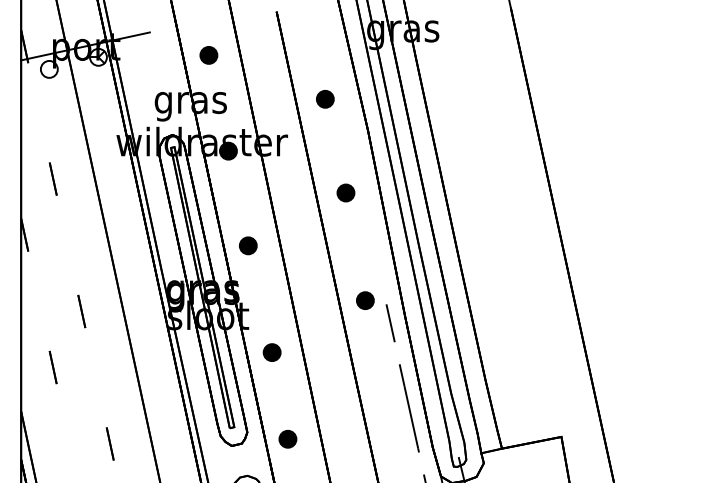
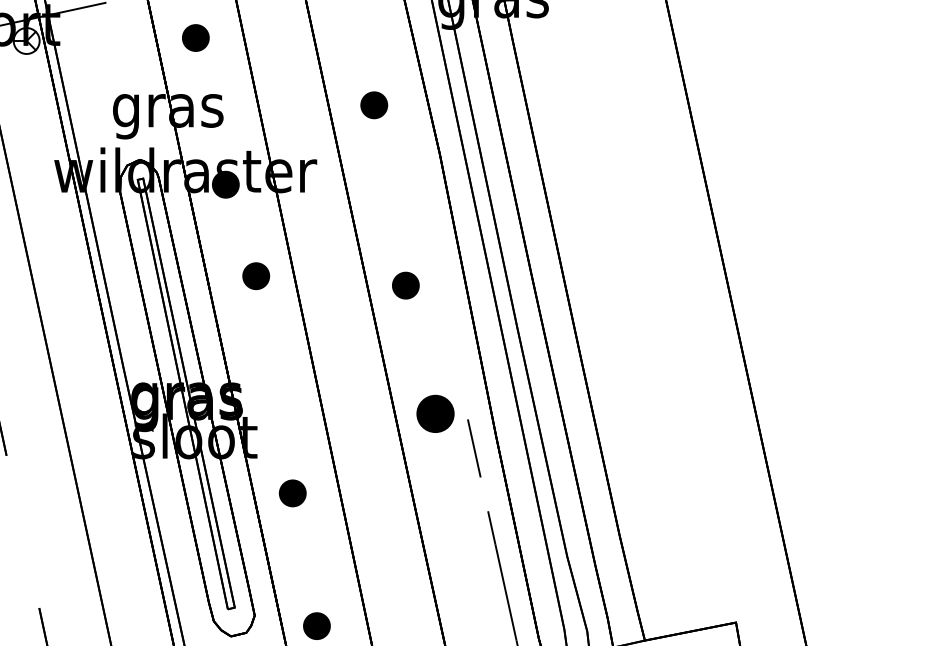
part: (345, 192) -> (405, 284), moved
part: (248, 245) -> (256, 275), moved
part: (365, 300) -> (435, 413), size x1.4

